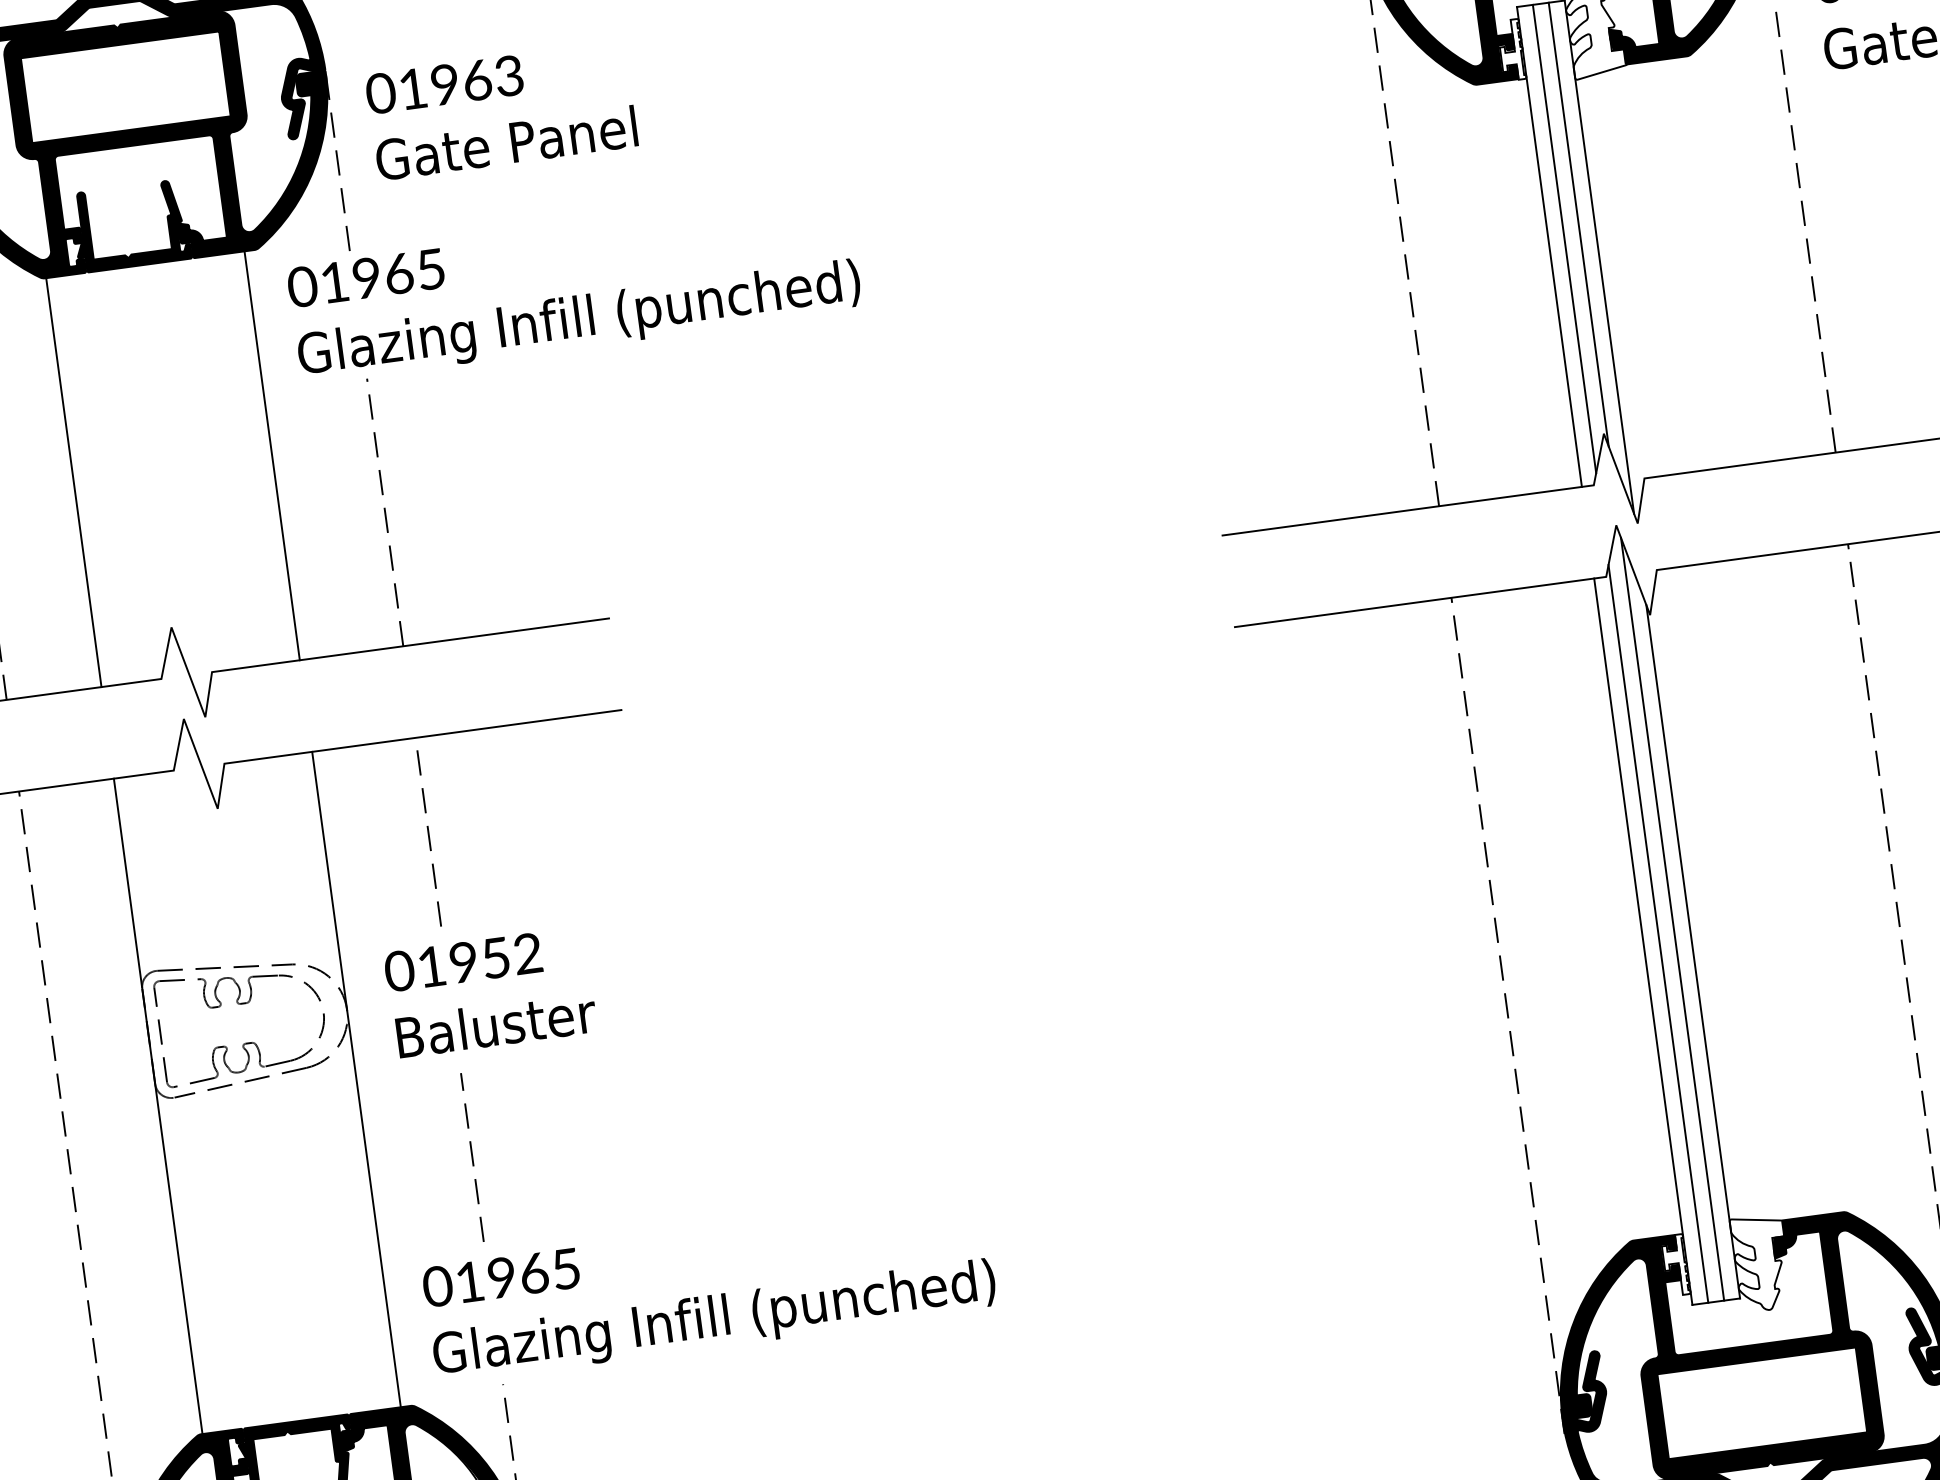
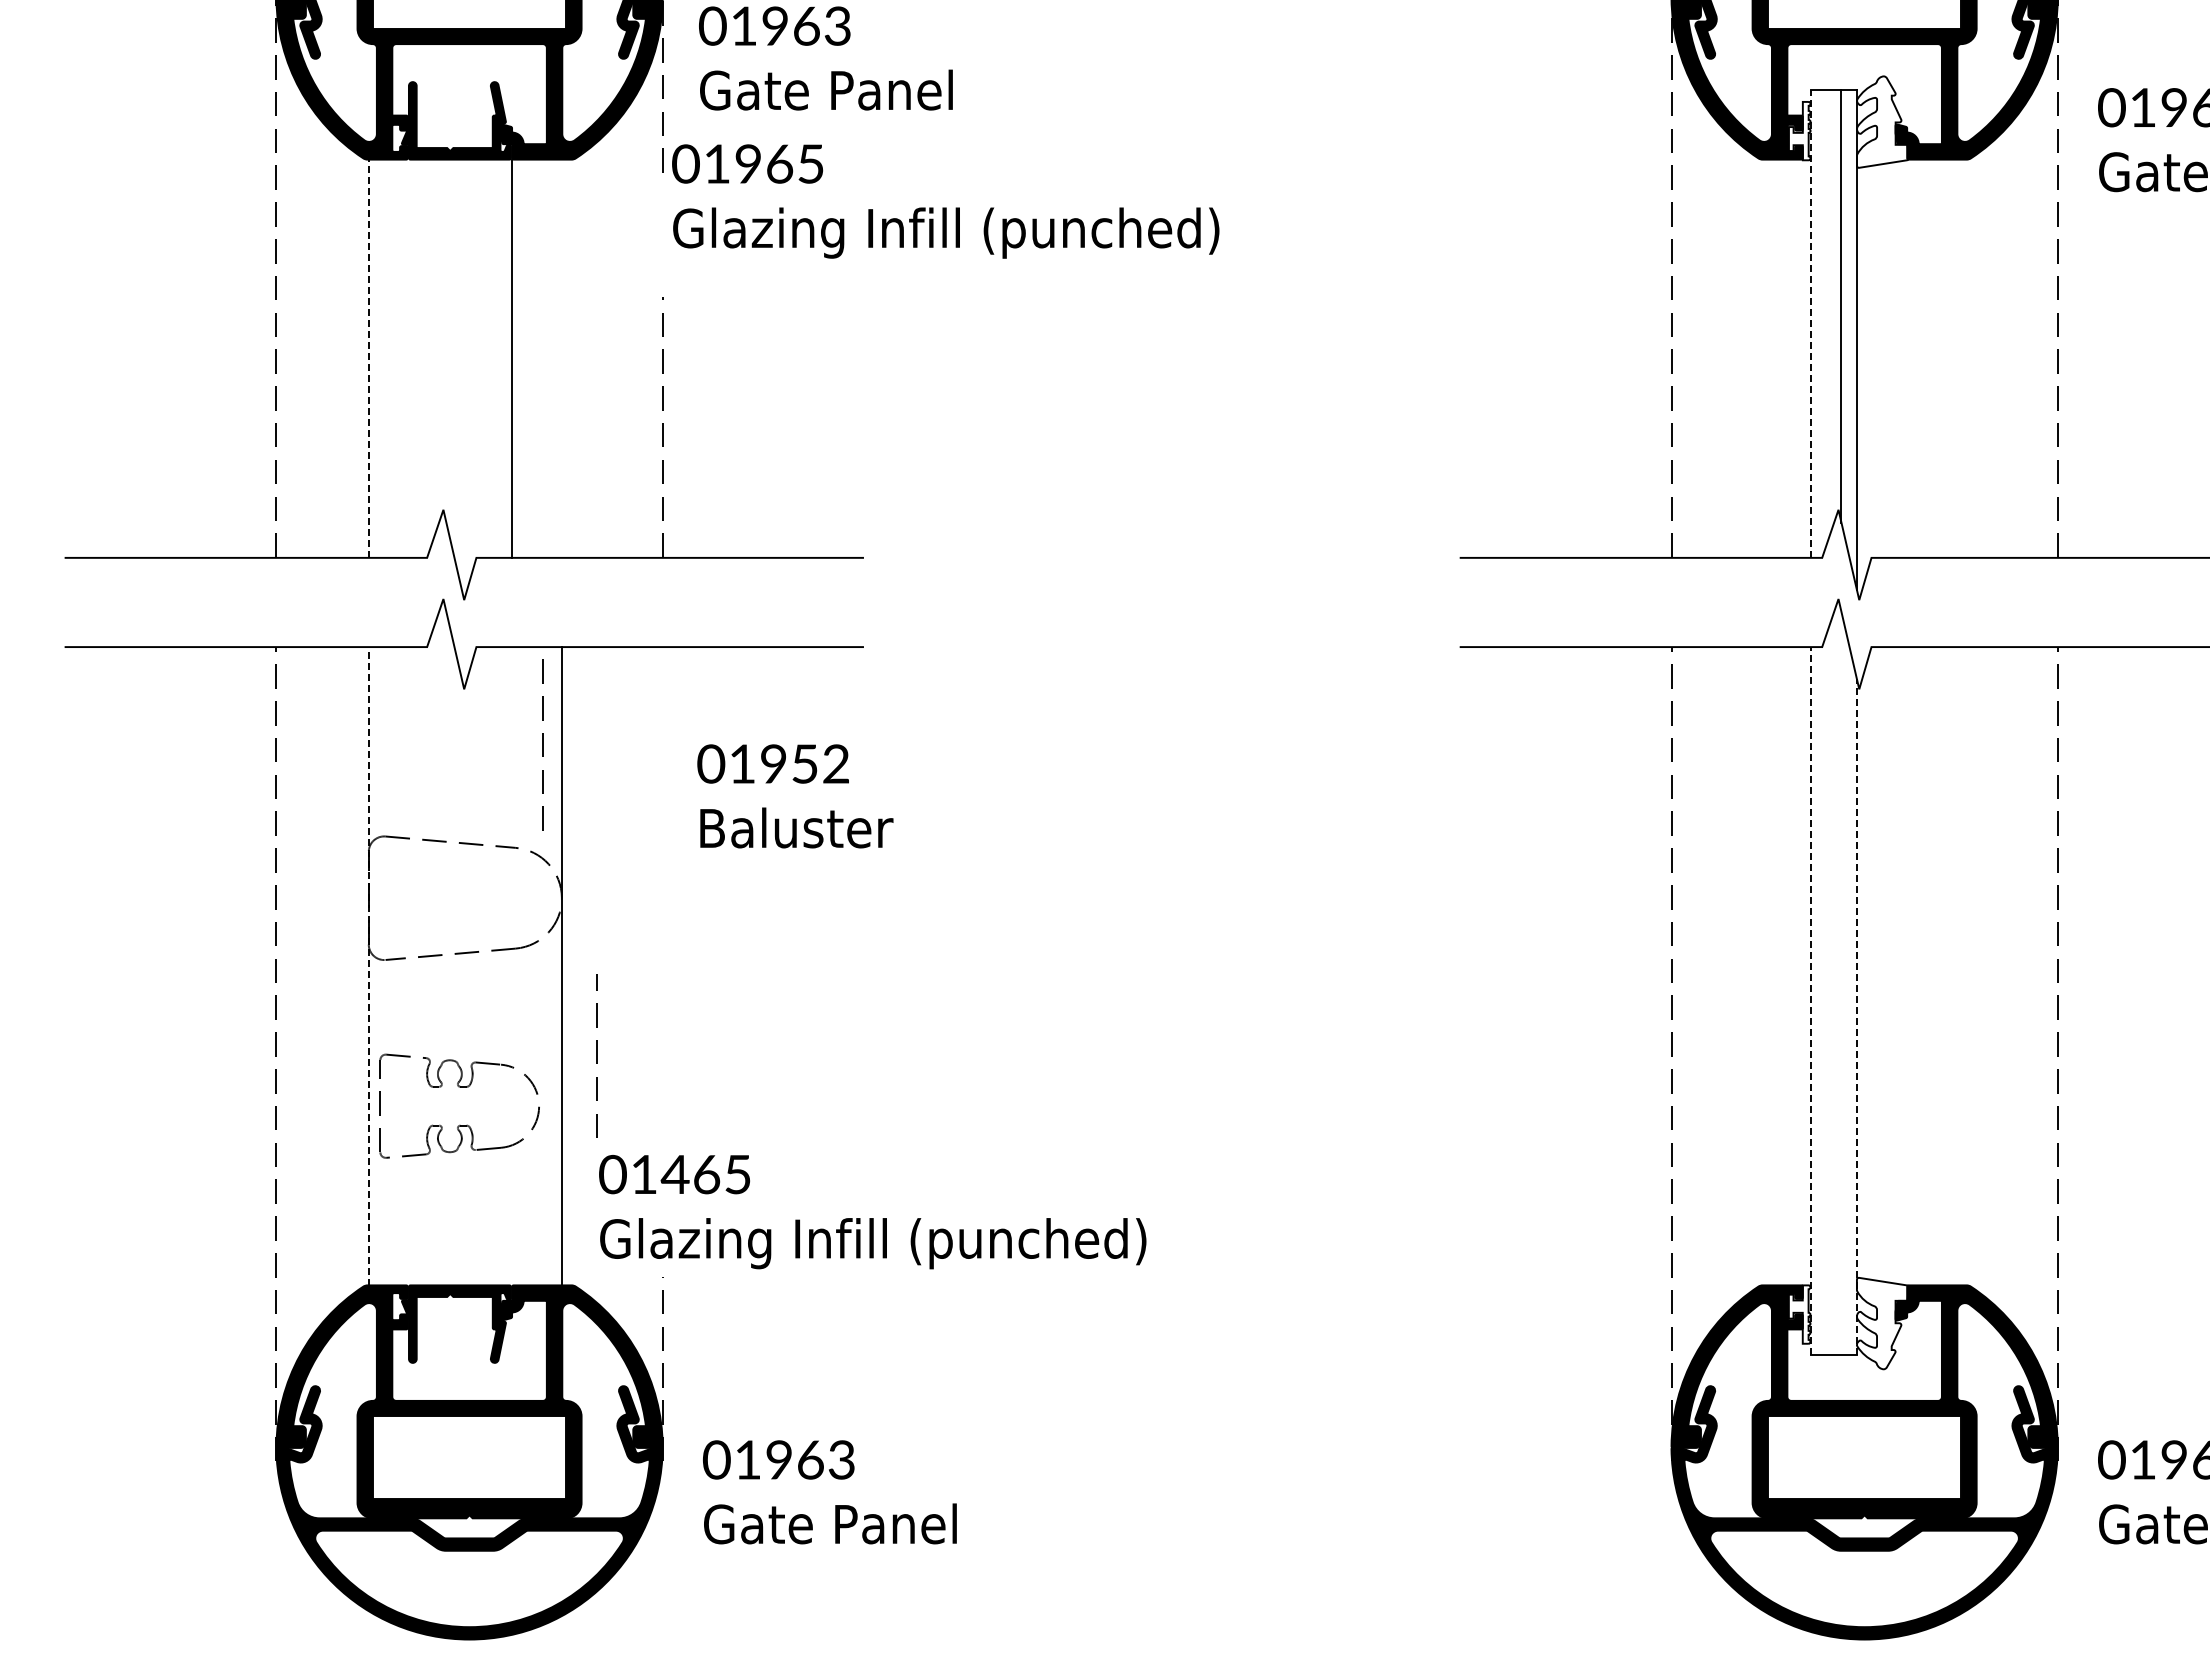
line: (1565, 238) -> (1826, 318), removed
line: (1549, 247) -> (1810, 324), solid -> dashed
text: (574, 289) -> (945, 201), moved
line: (271, 455) -> (511, 358), moved
line: (73, 482) -> (368, 358), solid -> dashed
line: (429, 837) -> (542, 744), moved
line: (1672, 918) -> (1841, 982), removed
line: (1657, 934) -> (1825, 995), removed
line: (1643, 941) -> (1810, 1000), solid -> dashed
line: (1692, 951) -> (1856, 1016), solid -> dashed
text: (490, 992) -> (795, 796), moved
part: (239, 1004) -> (459, 1087), moved
line: (158, 1111) -> (368, 971), solid -> dashed
line: (472, 1157) -> (596, 1055), moved
text: (500, 1276) -> (674, 1173), 01965 -> 01465

